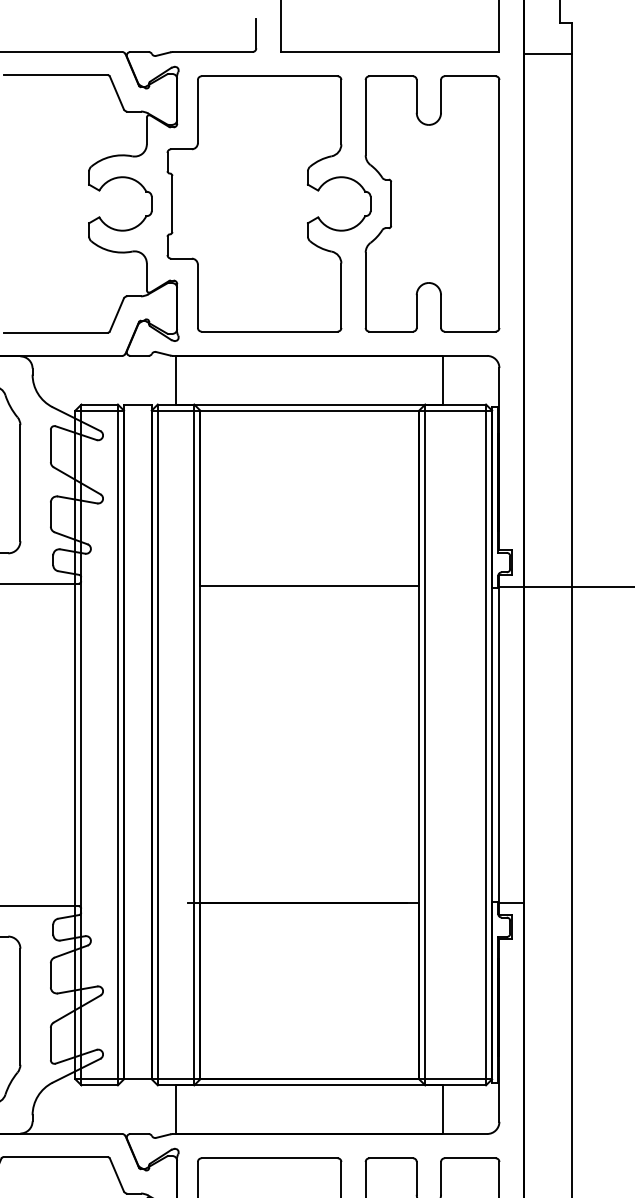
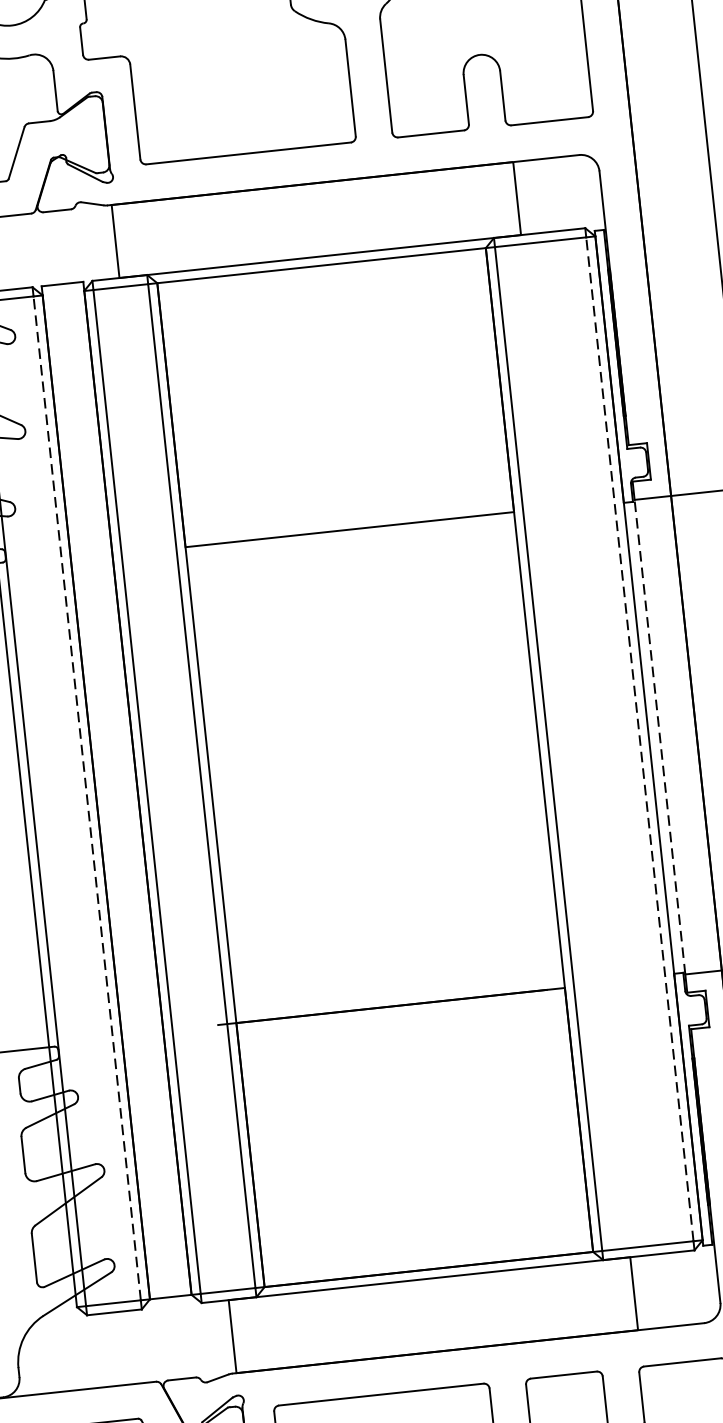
line: (117, 744) -> (86, 797), solid -> dashed
line: (486, 744) -> (640, 738), solid -> dashed
line: (499, 744) -> (660, 736), solid -> dashed

